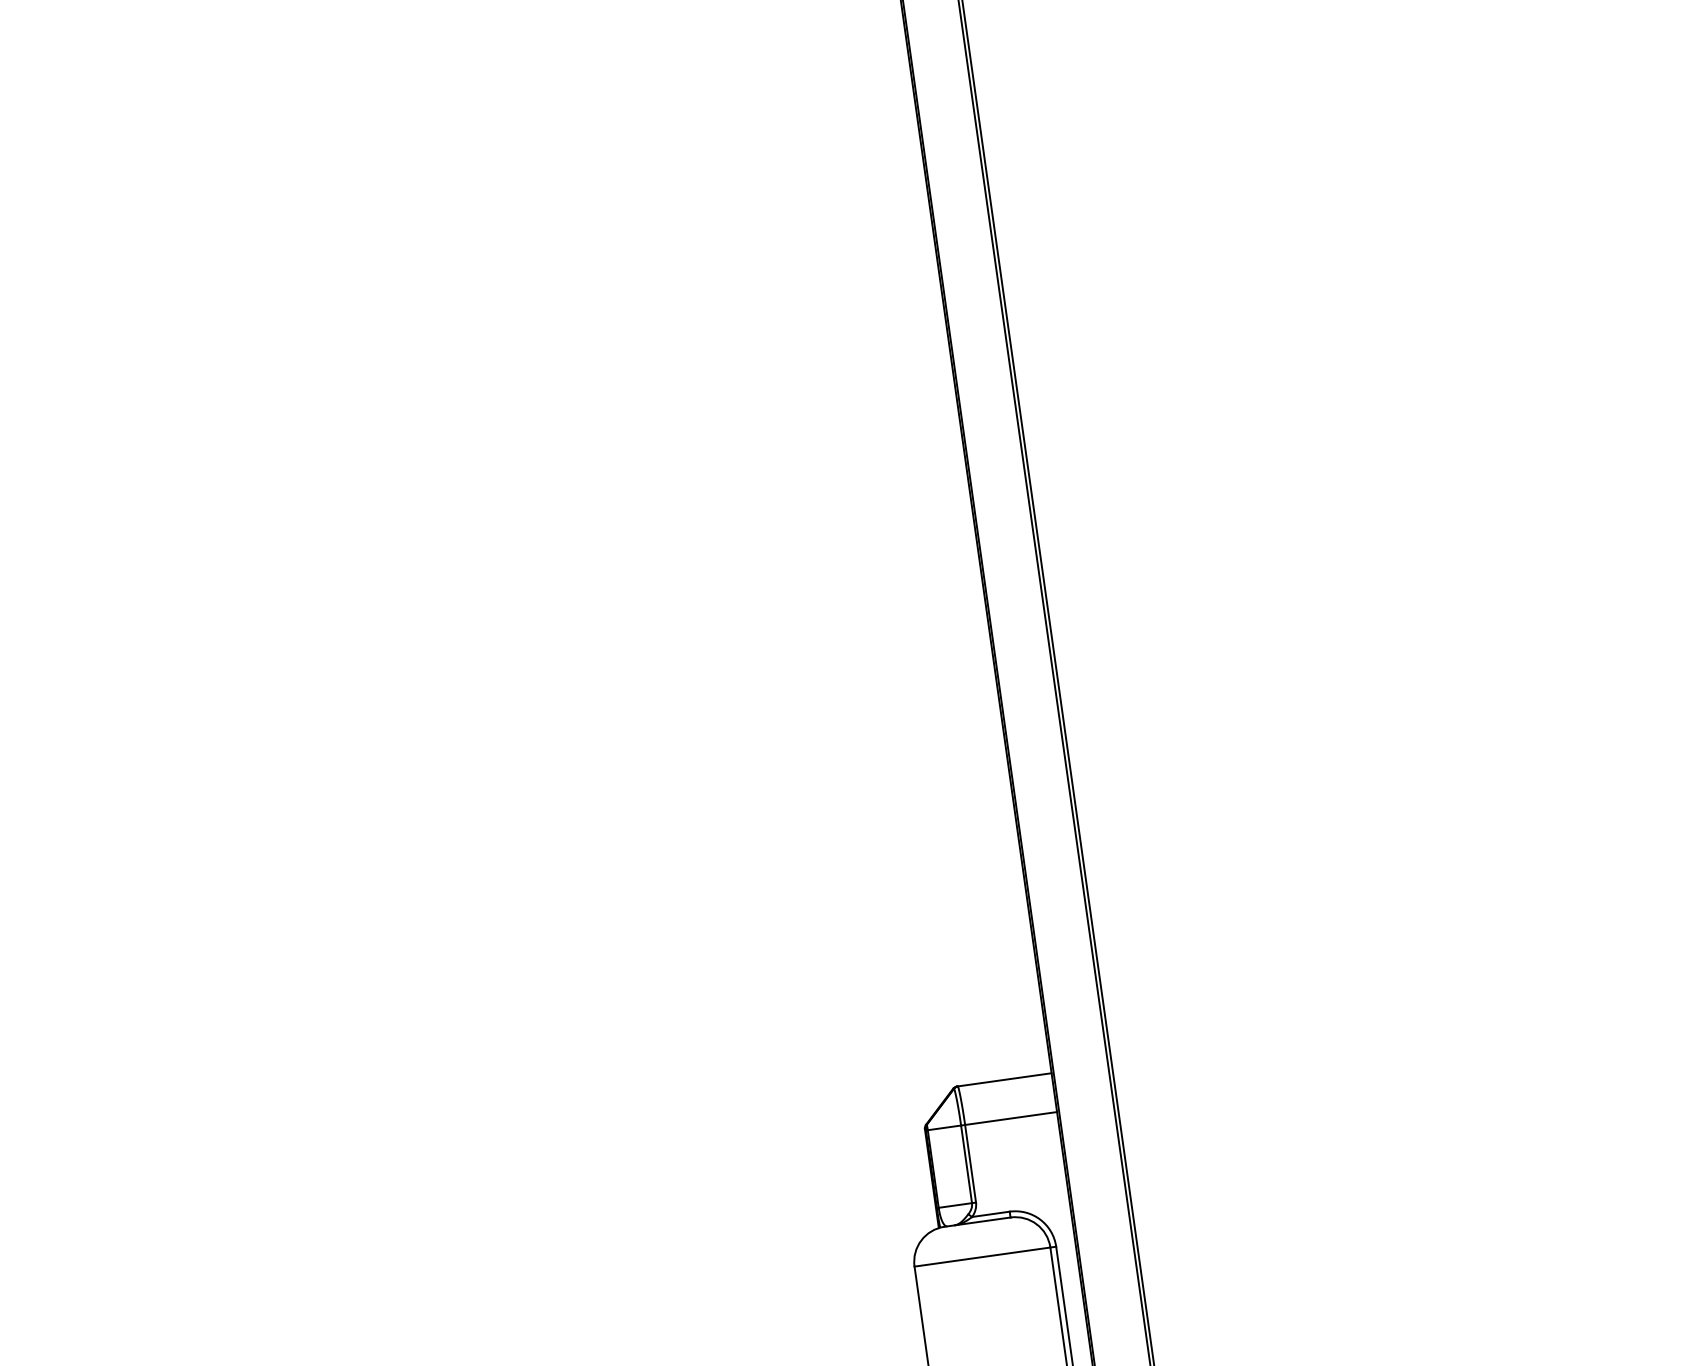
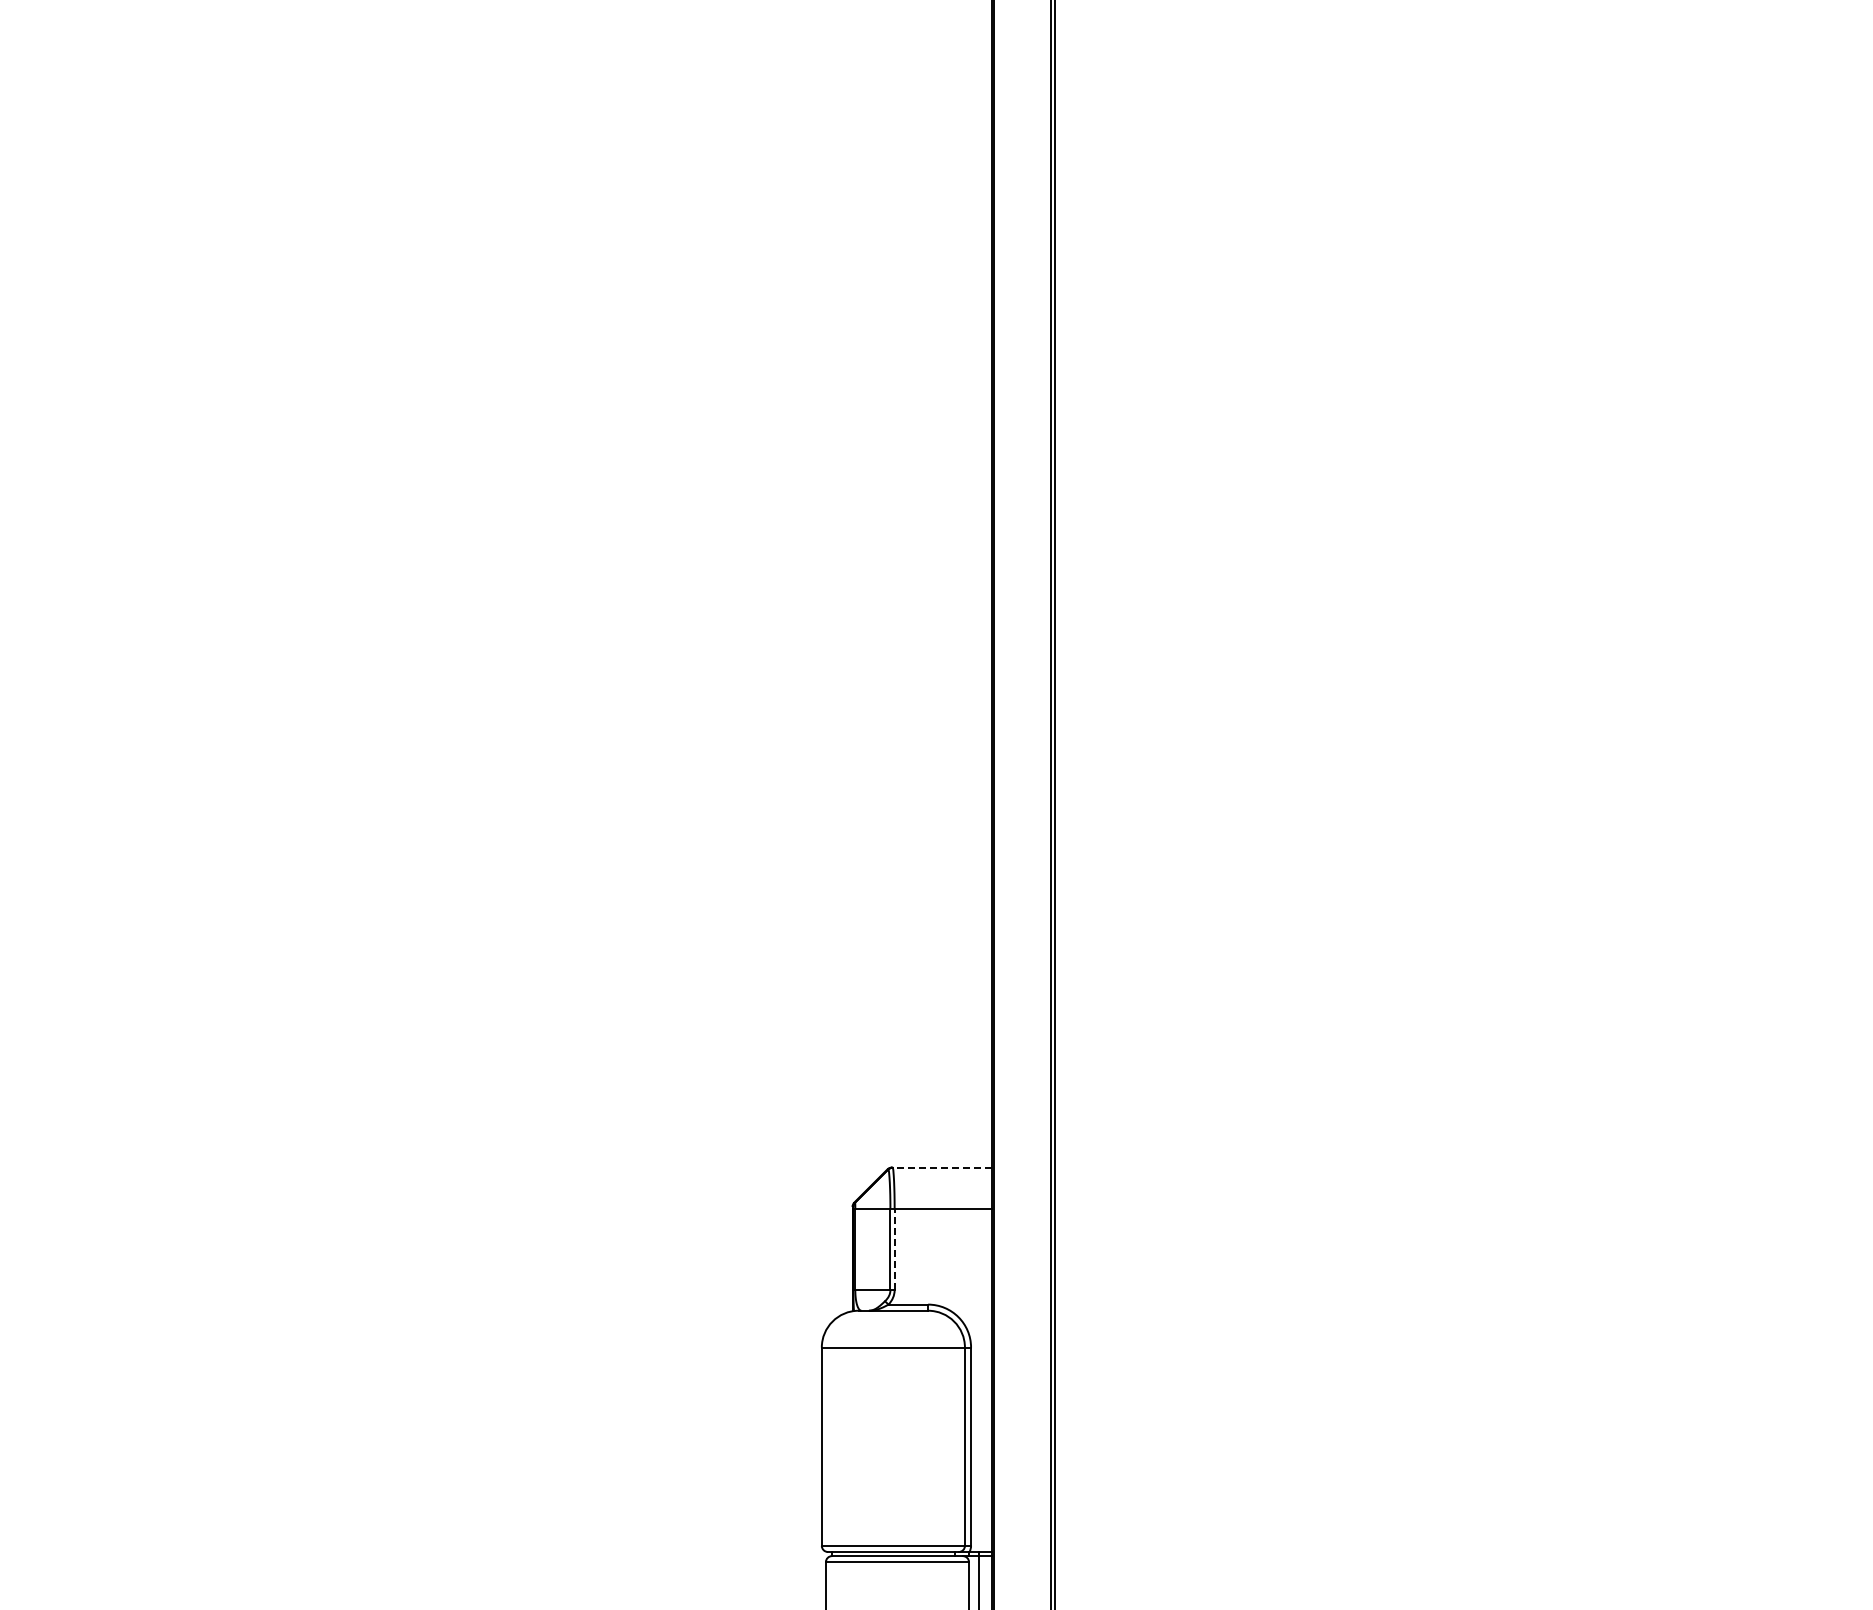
line: (1004, 1079) -> (941, 1167), solid -> dashed
line: (970, 1163) -> (894, 1249), solid -> dashed

